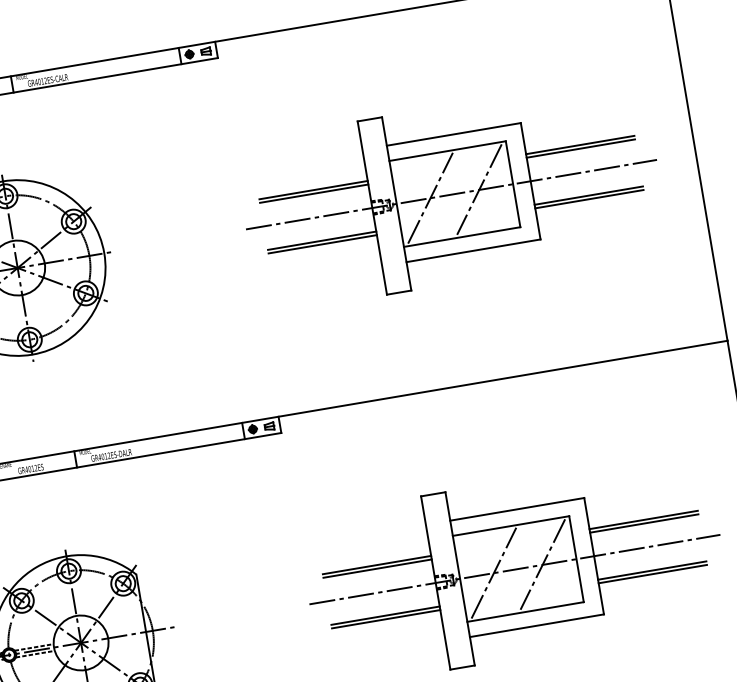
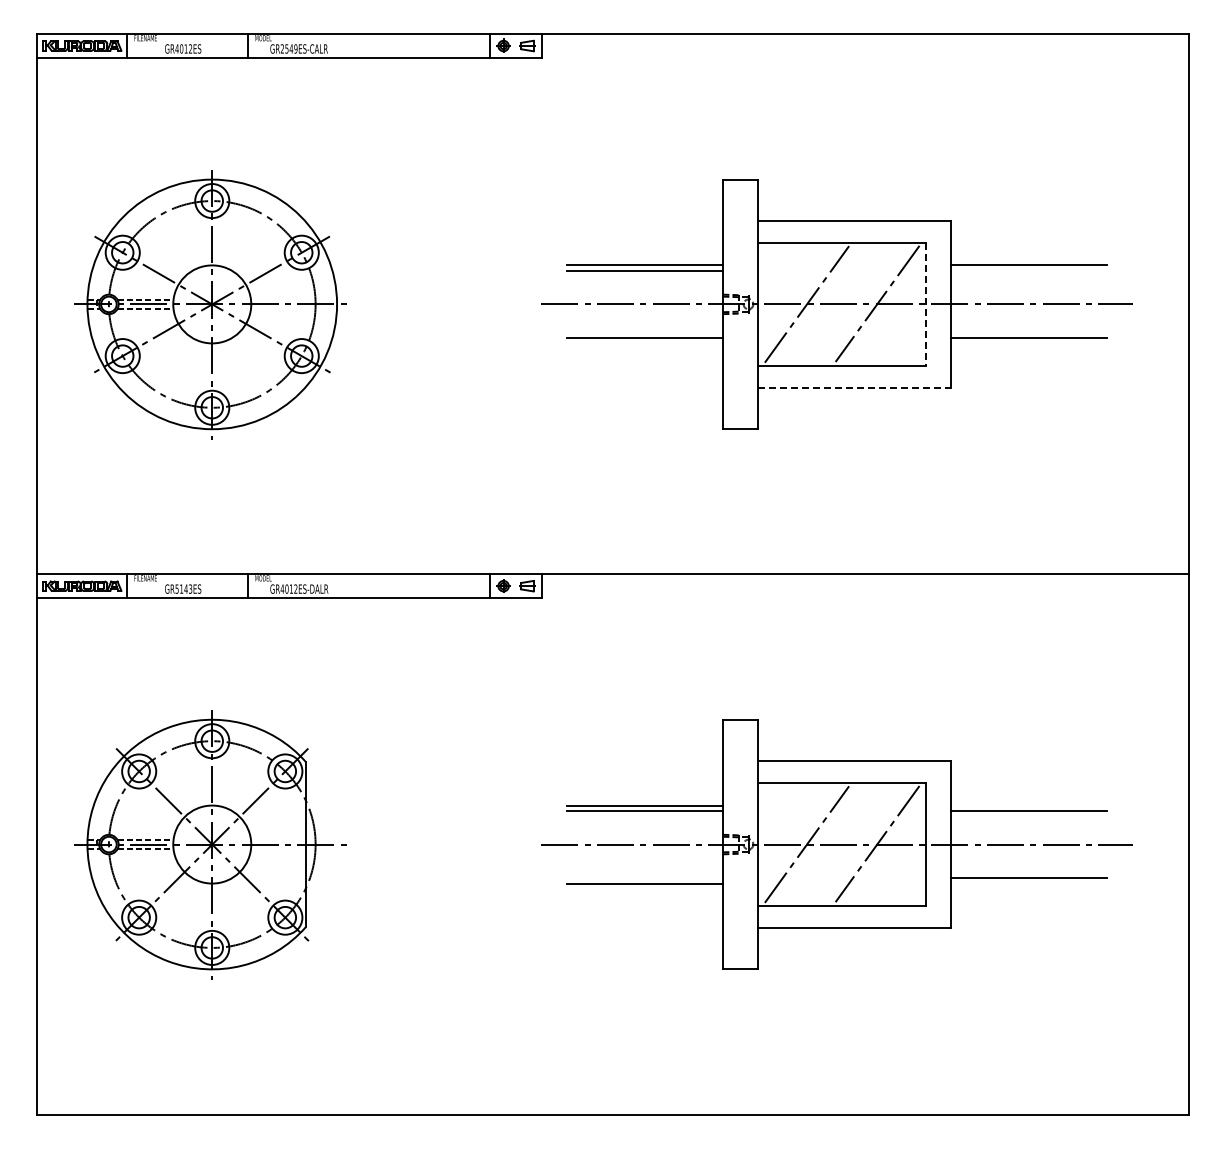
text: (40, 81) -> (288, 48), GR4012ES-CALR -> GR2549ES-CALR
line: (580, 148) -> (1029, 270), removed
line: (512, 184) -> (925, 304), solid -> dashed
line: (589, 199) -> (1029, 343), removed
line: (323, 244) -> (645, 343), removed
line: (473, 250) -> (854, 388), solid -> dashed
text: (31, 468) -> (183, 588), GR4012ES -> GR5143ES
line: (643, 519) -> (1029, 805), removed
line: (652, 574) -> (1029, 883), removed
line: (385, 615) -> (645, 878), removed

